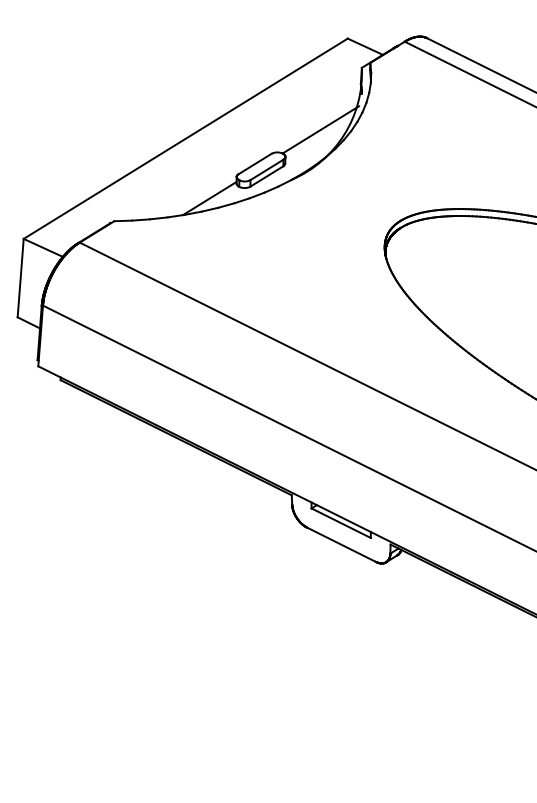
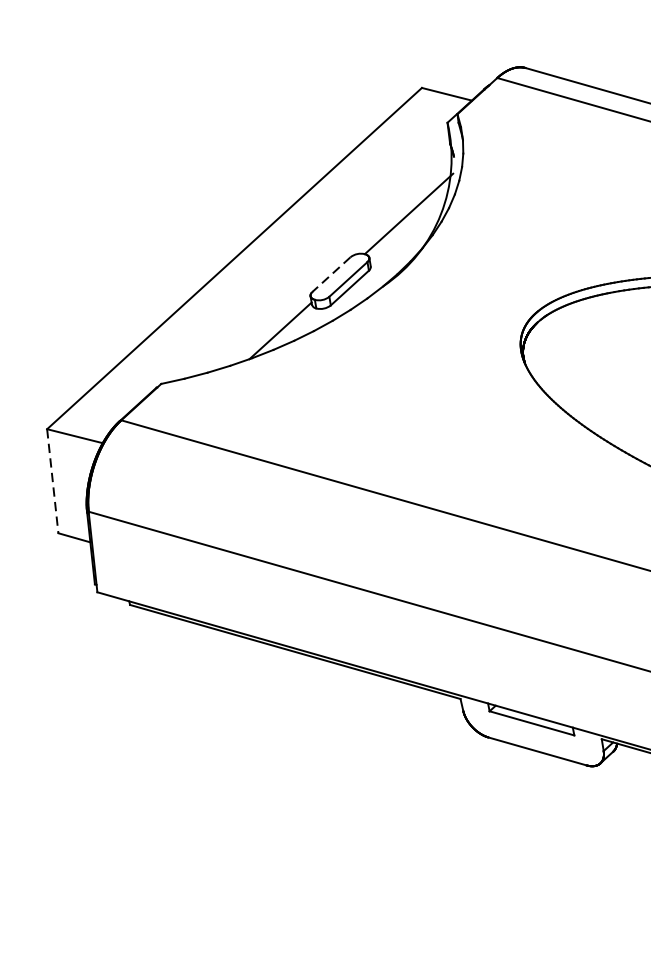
line: (254, 164) -> (330, 275), solid -> dashed
line: (20, 278) -> (52, 481), solid -> dashed

